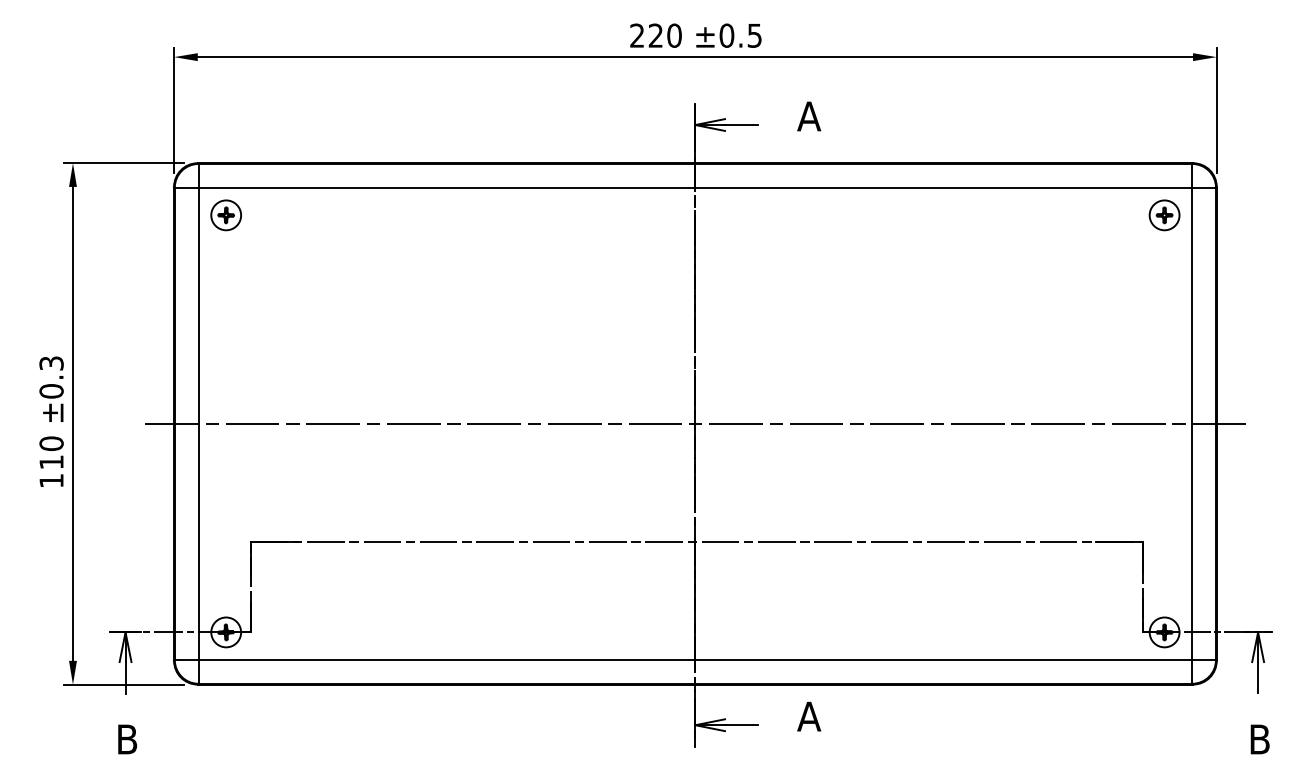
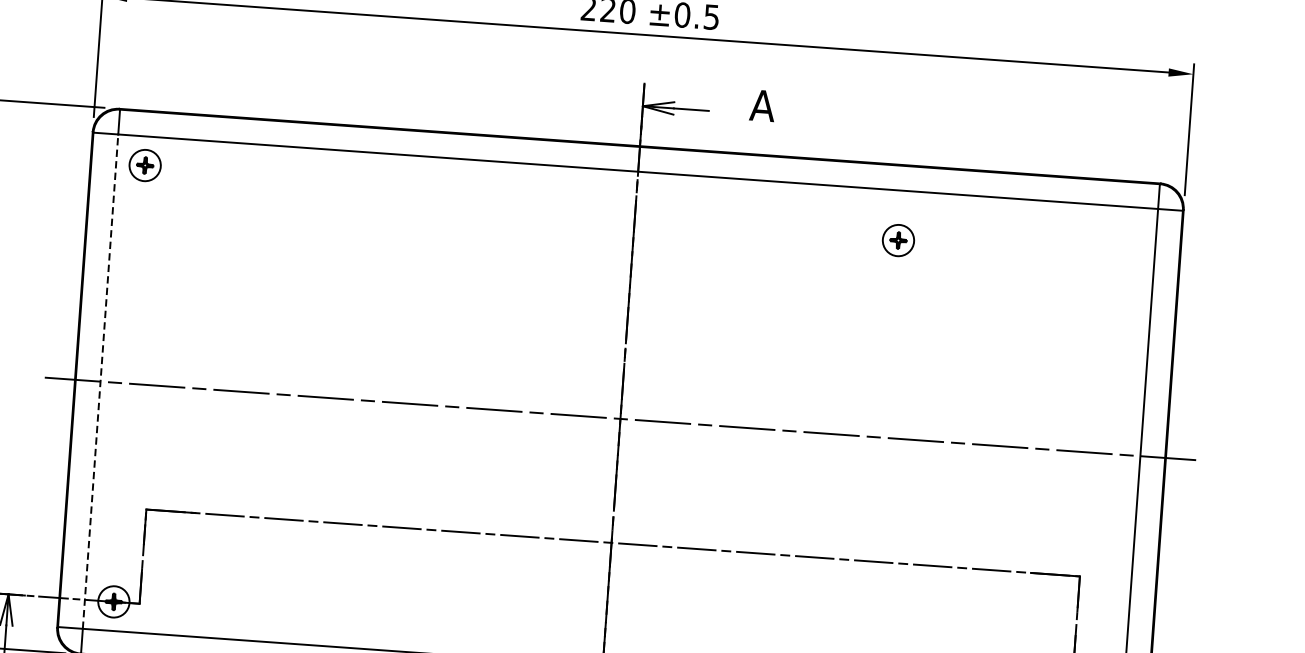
part: (1164, 215) -> (898, 240), moved
line: (198, 423) -> (100, 381), solid -> dashed

